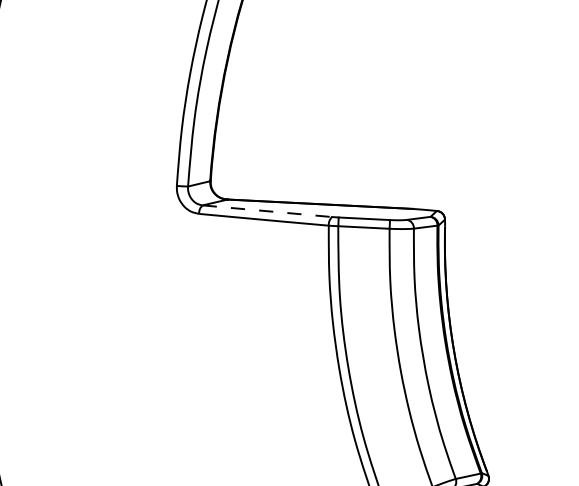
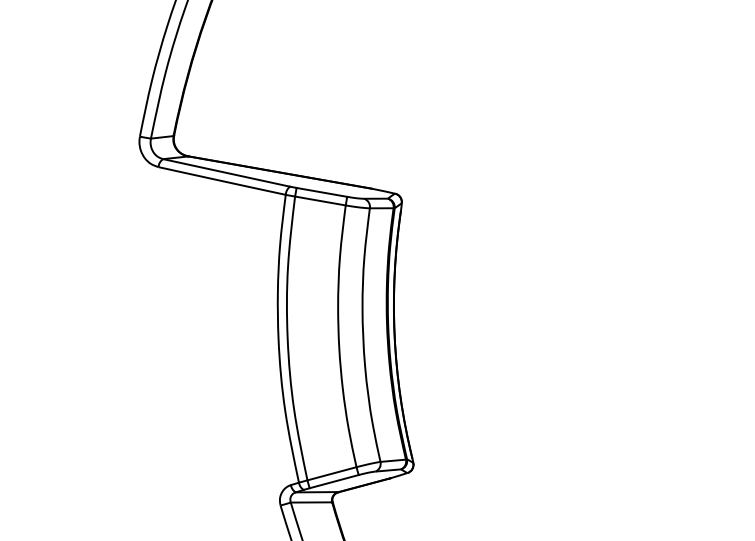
line: (267, 210) -> (226, 172), dashed -> solid

